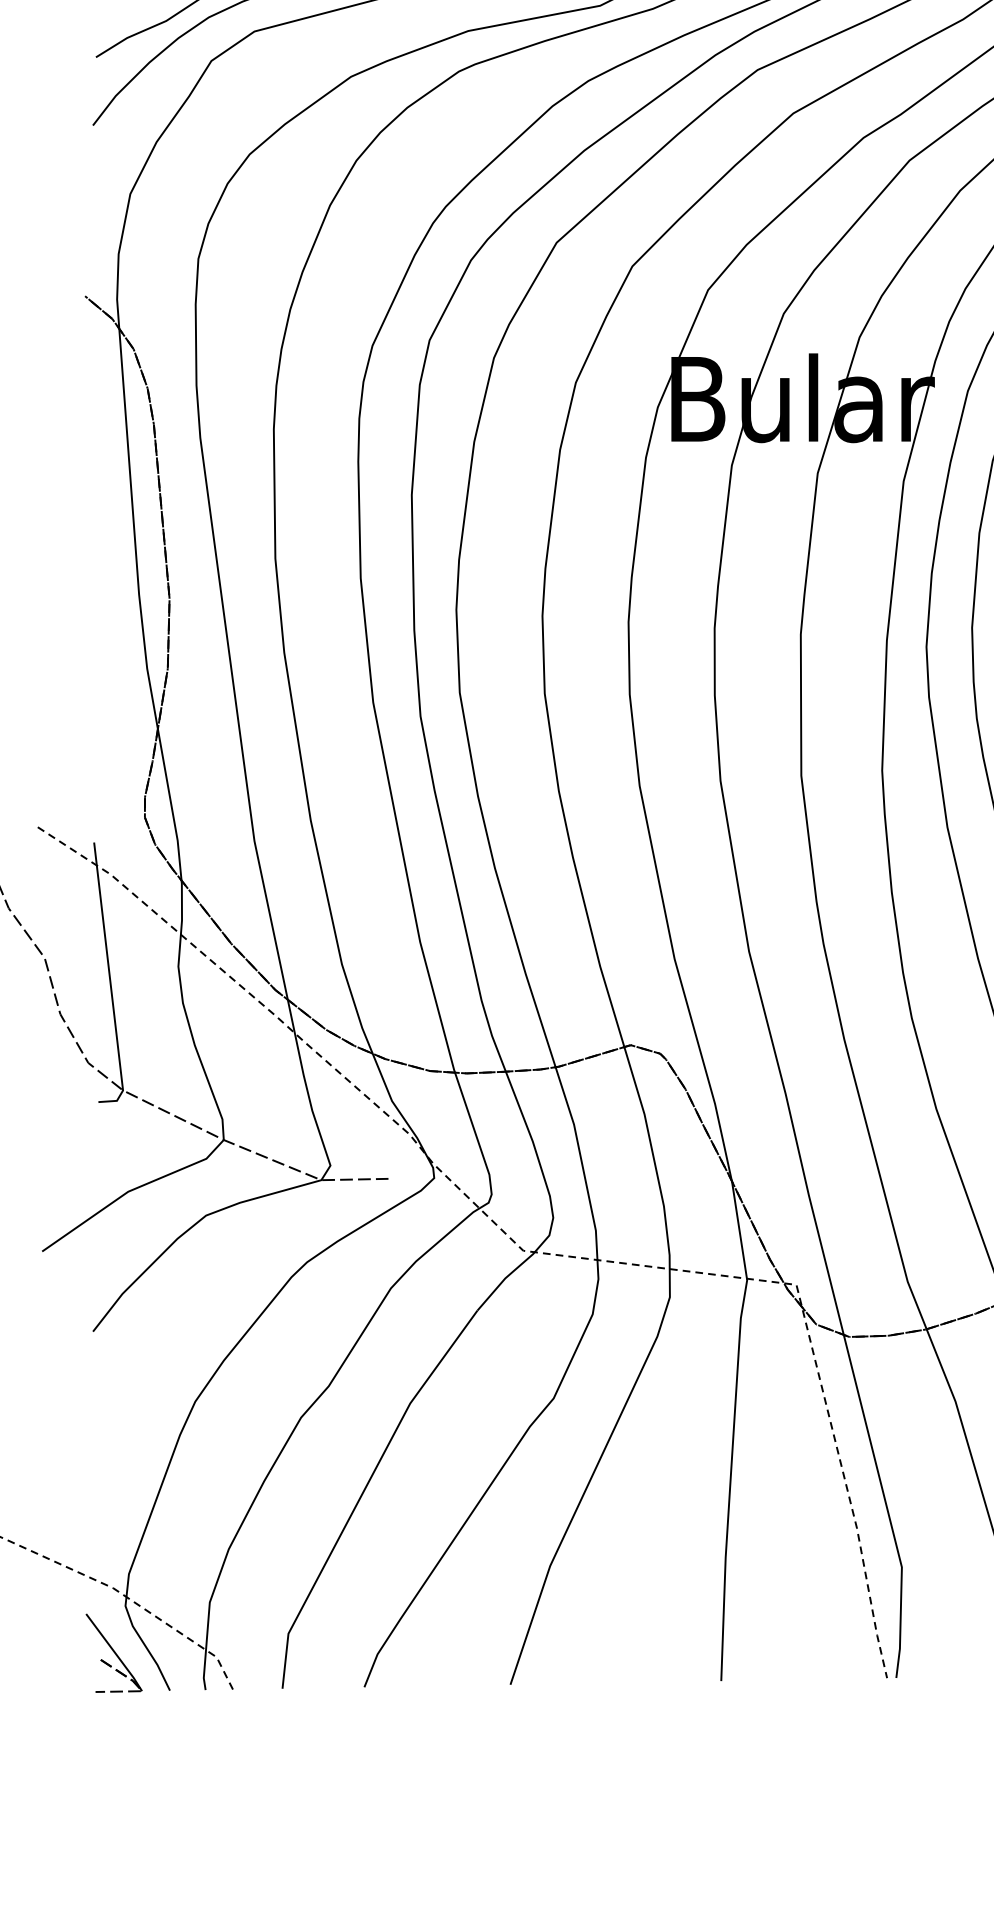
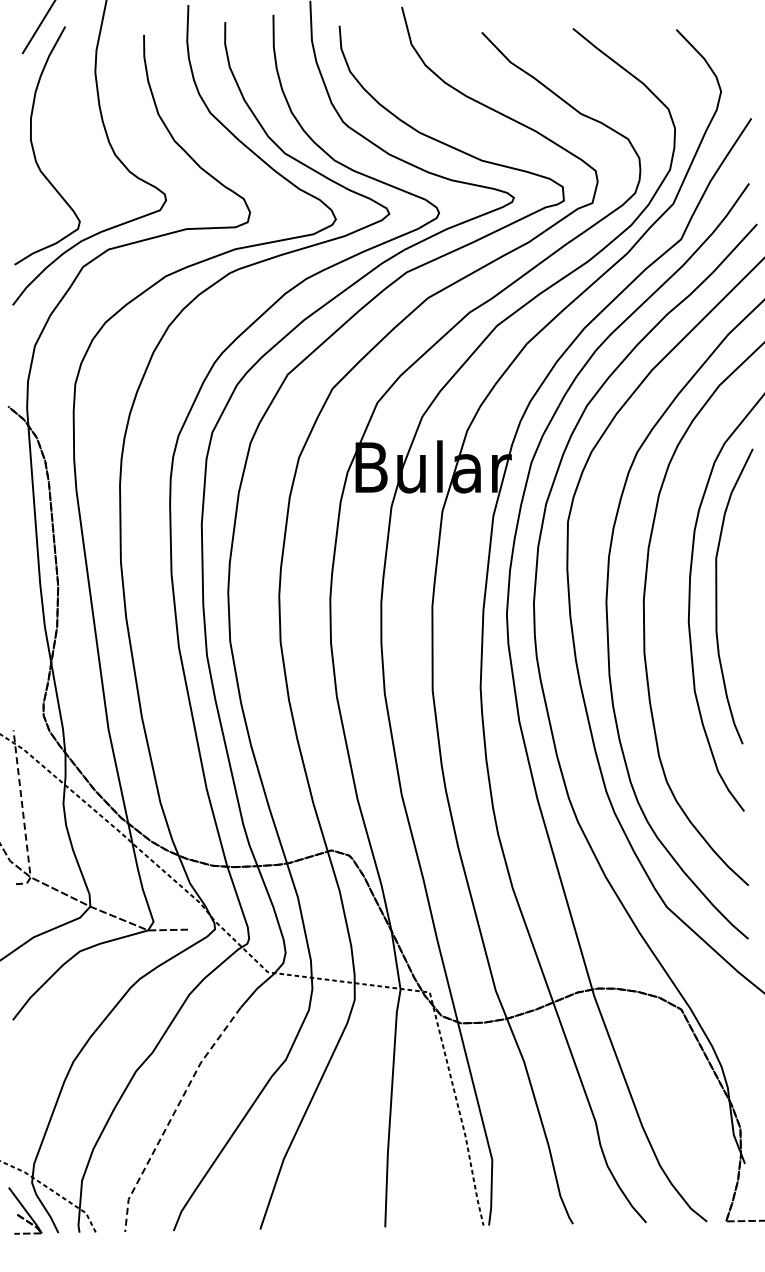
line: (111, 984) -> (23, 814), solid -> dashed
line: (362, 1492) -> (172, 1115), solid -> dashed

